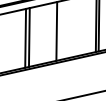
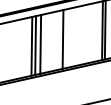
line: (34, 36) -> (40, 44), added

